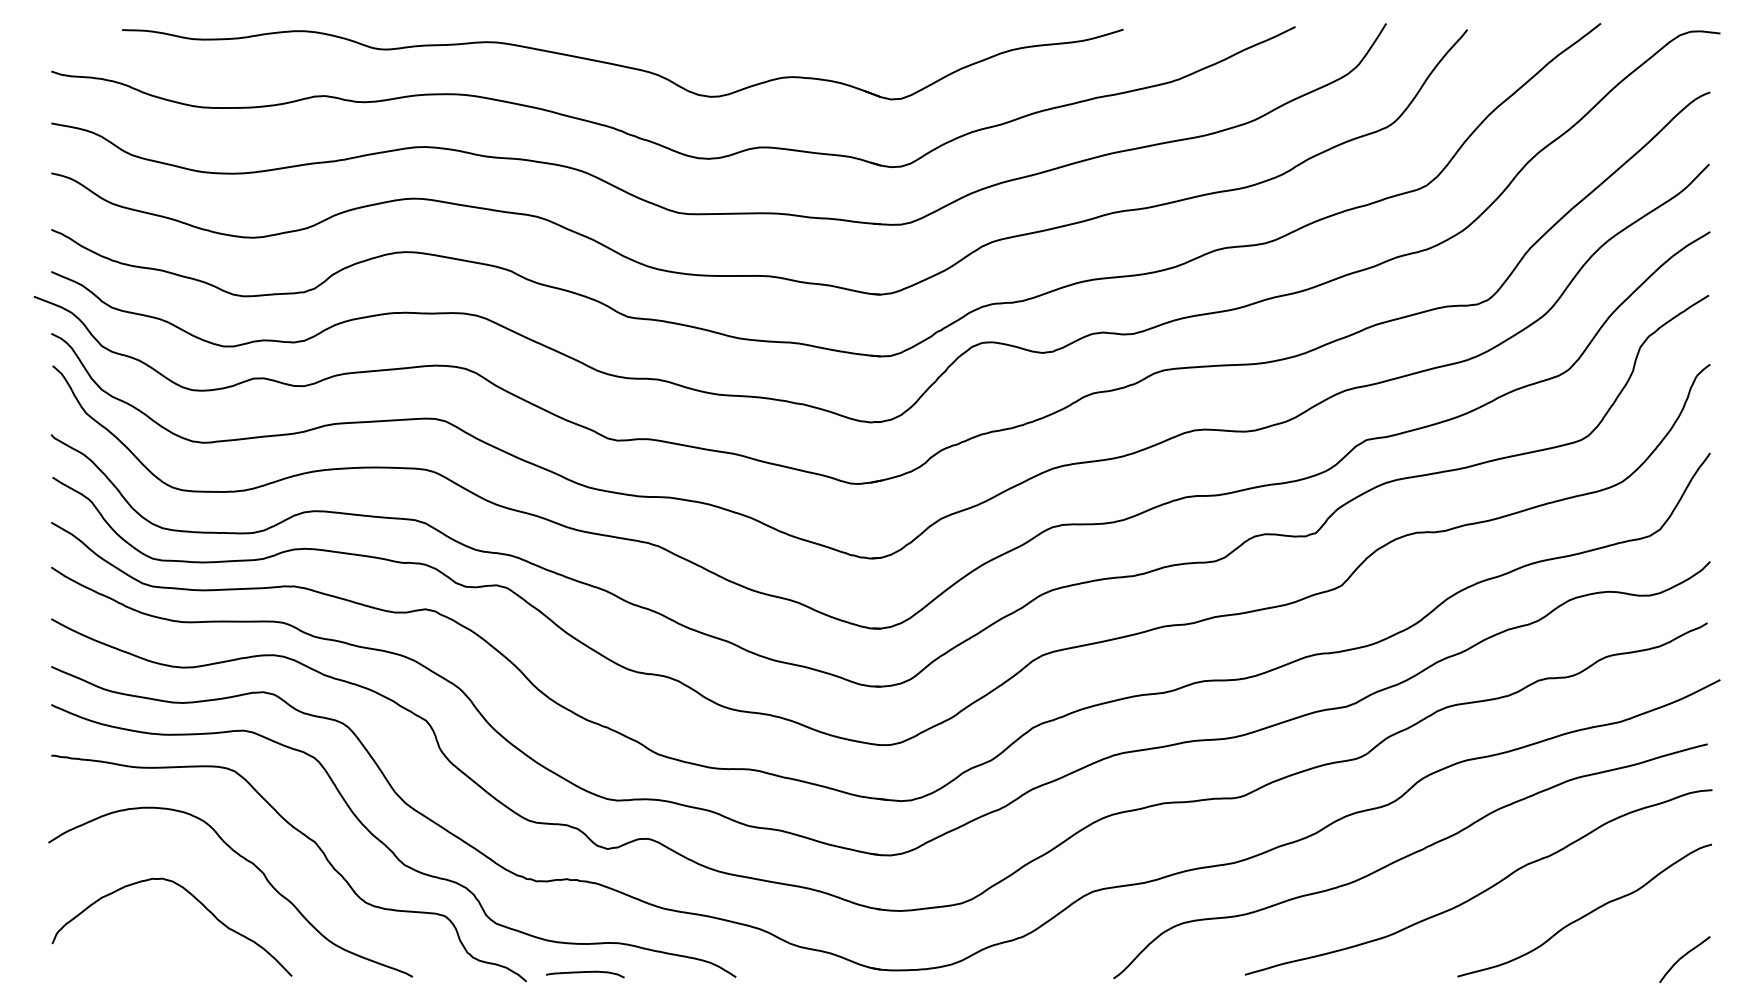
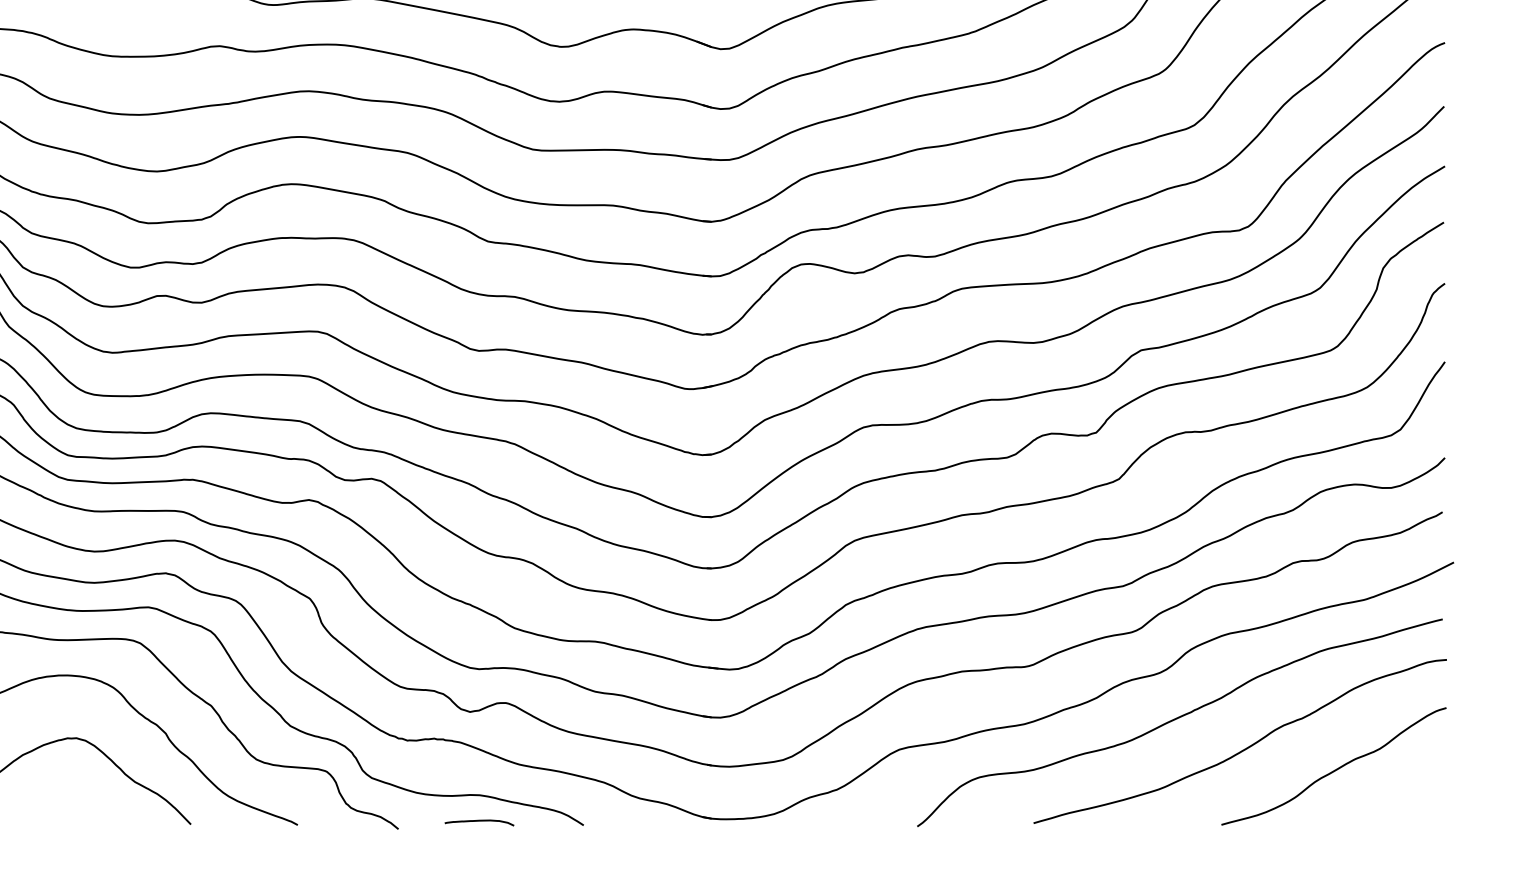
curve: (1683, 957) -> (1421, 807), removed
curve: (584, 972) -> (478, 821), moved

